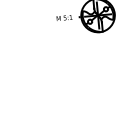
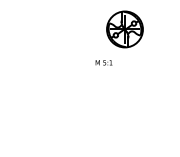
text: (63, 17) -> (103, 62), moved

